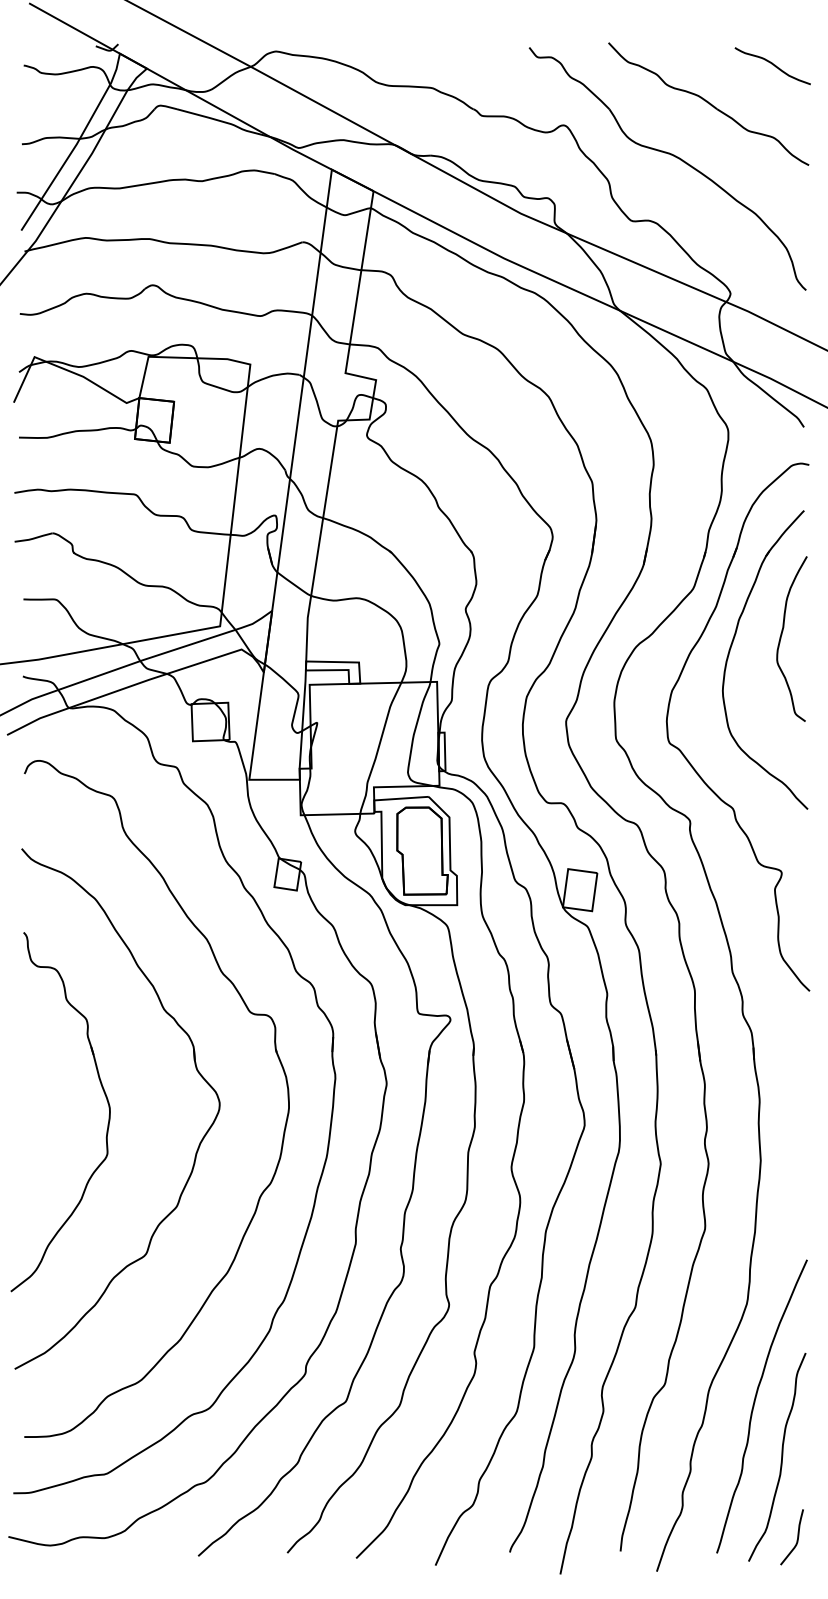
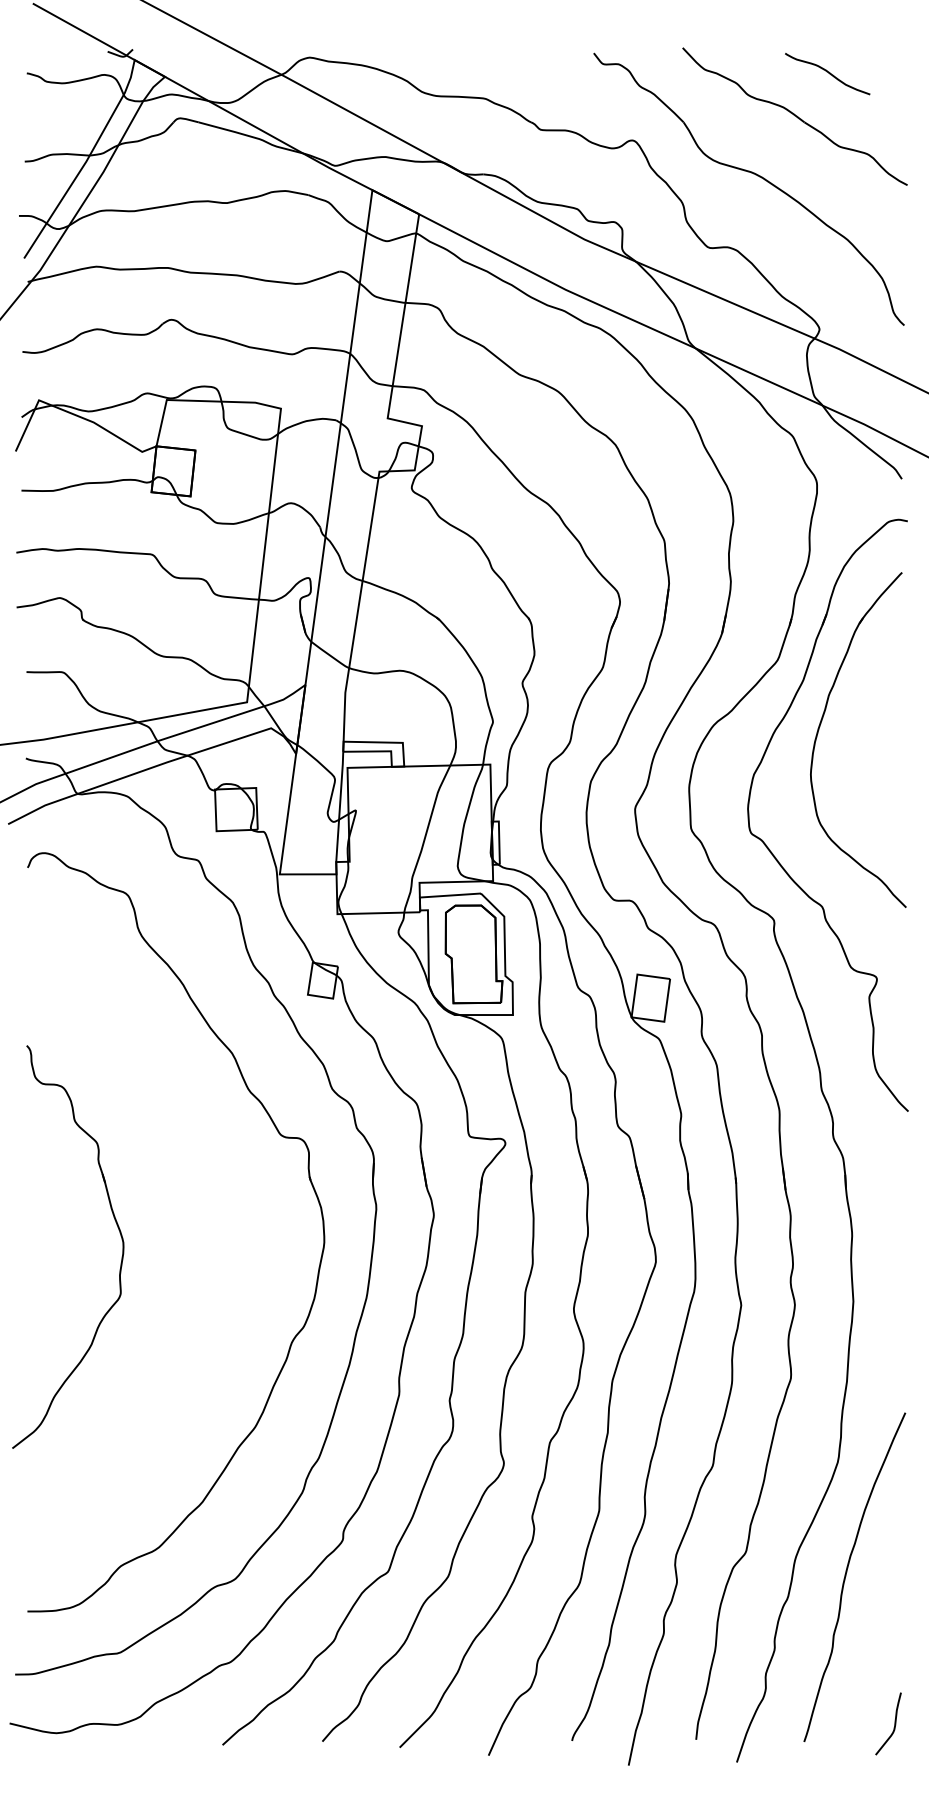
curve: (773, 65) -> (828, 73), moved
curve: (782, 635) -> (877, 712), removed
part: (195, 1068) -> (219, 1198), removed
curve: (781, 1456) -> (876, 1633), removed

